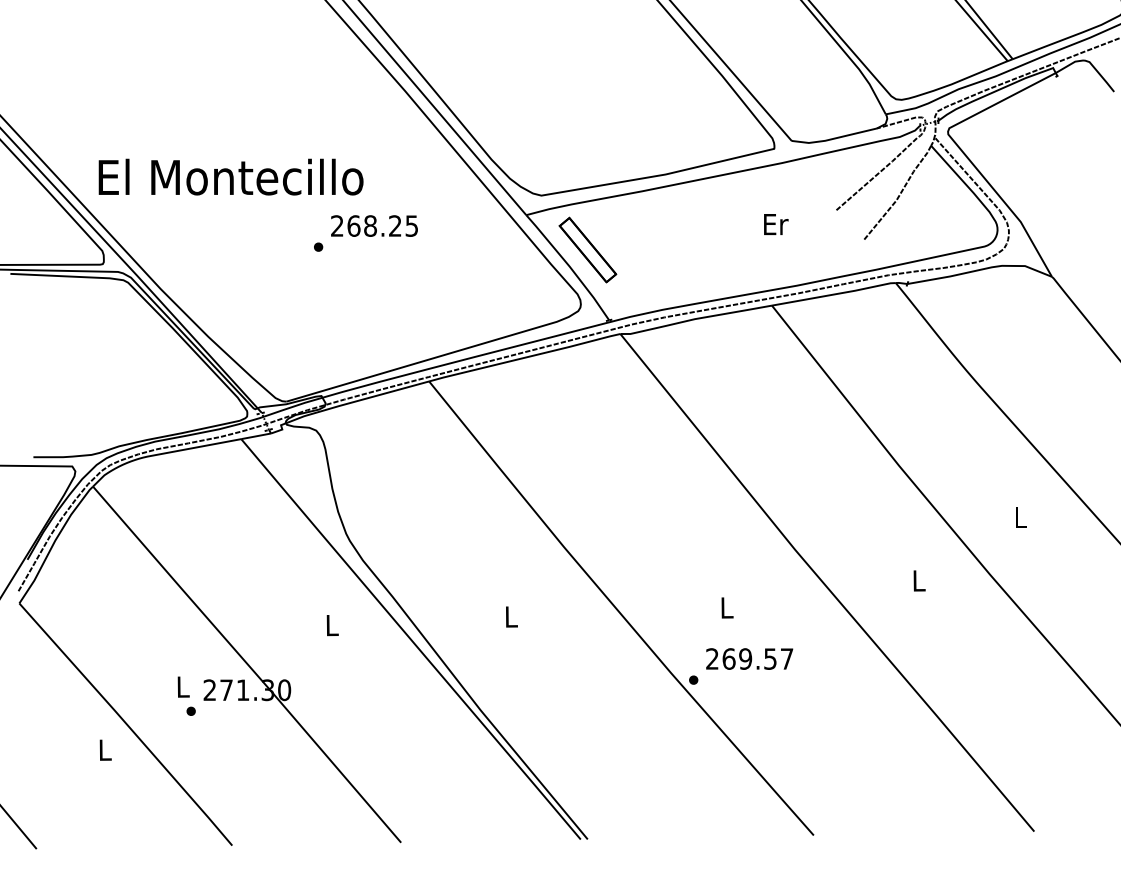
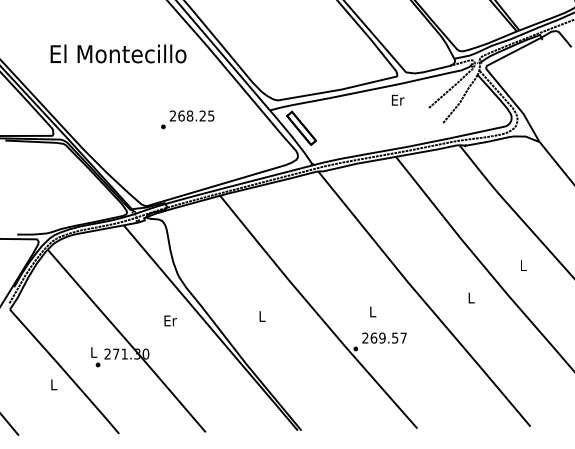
text: (230, 176) -> (118, 53), moved
text: (776, 223) -> (398, 99), moved
text: (332, 624) -> (170, 320), L -> Er

